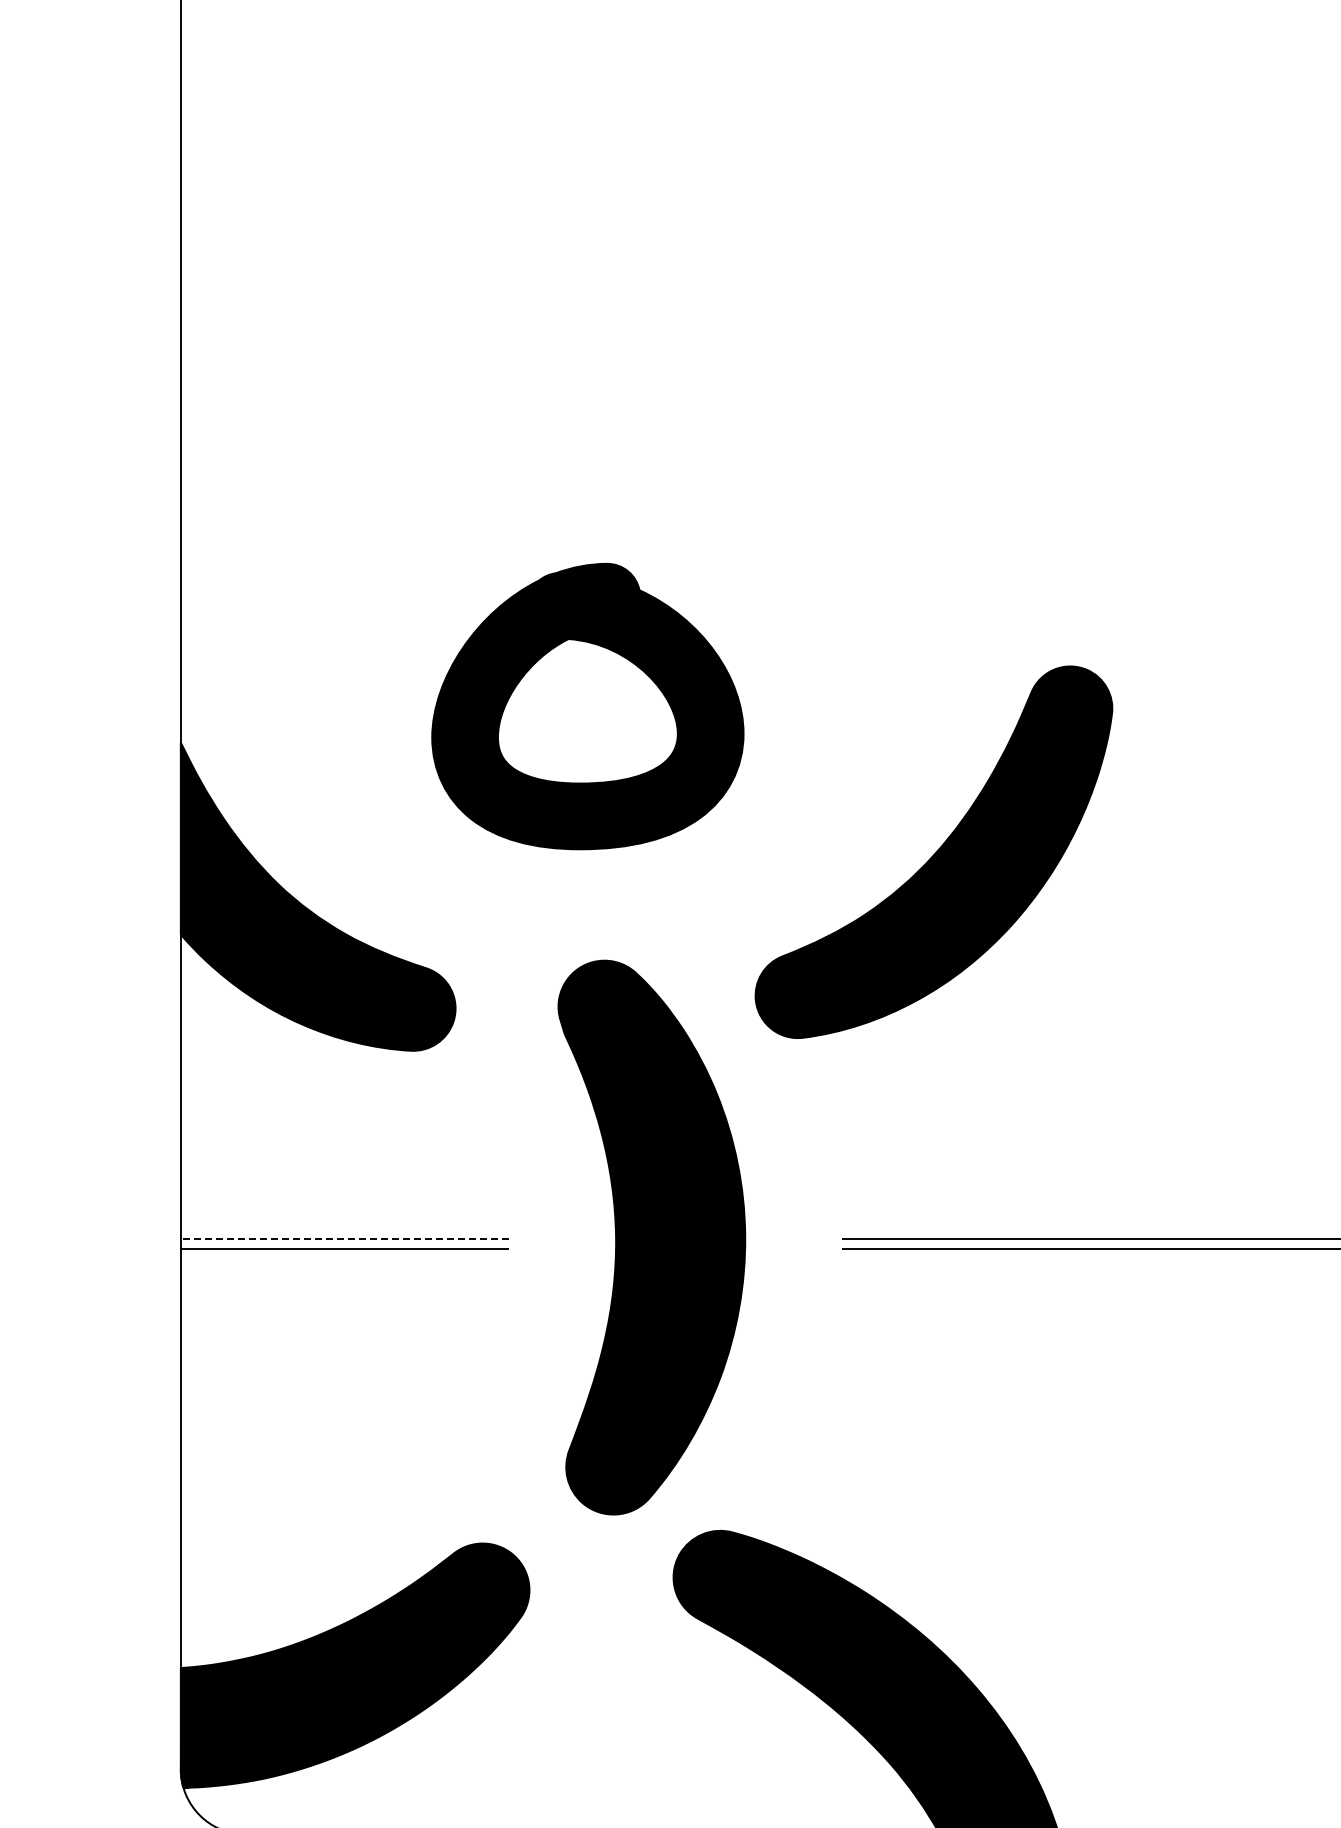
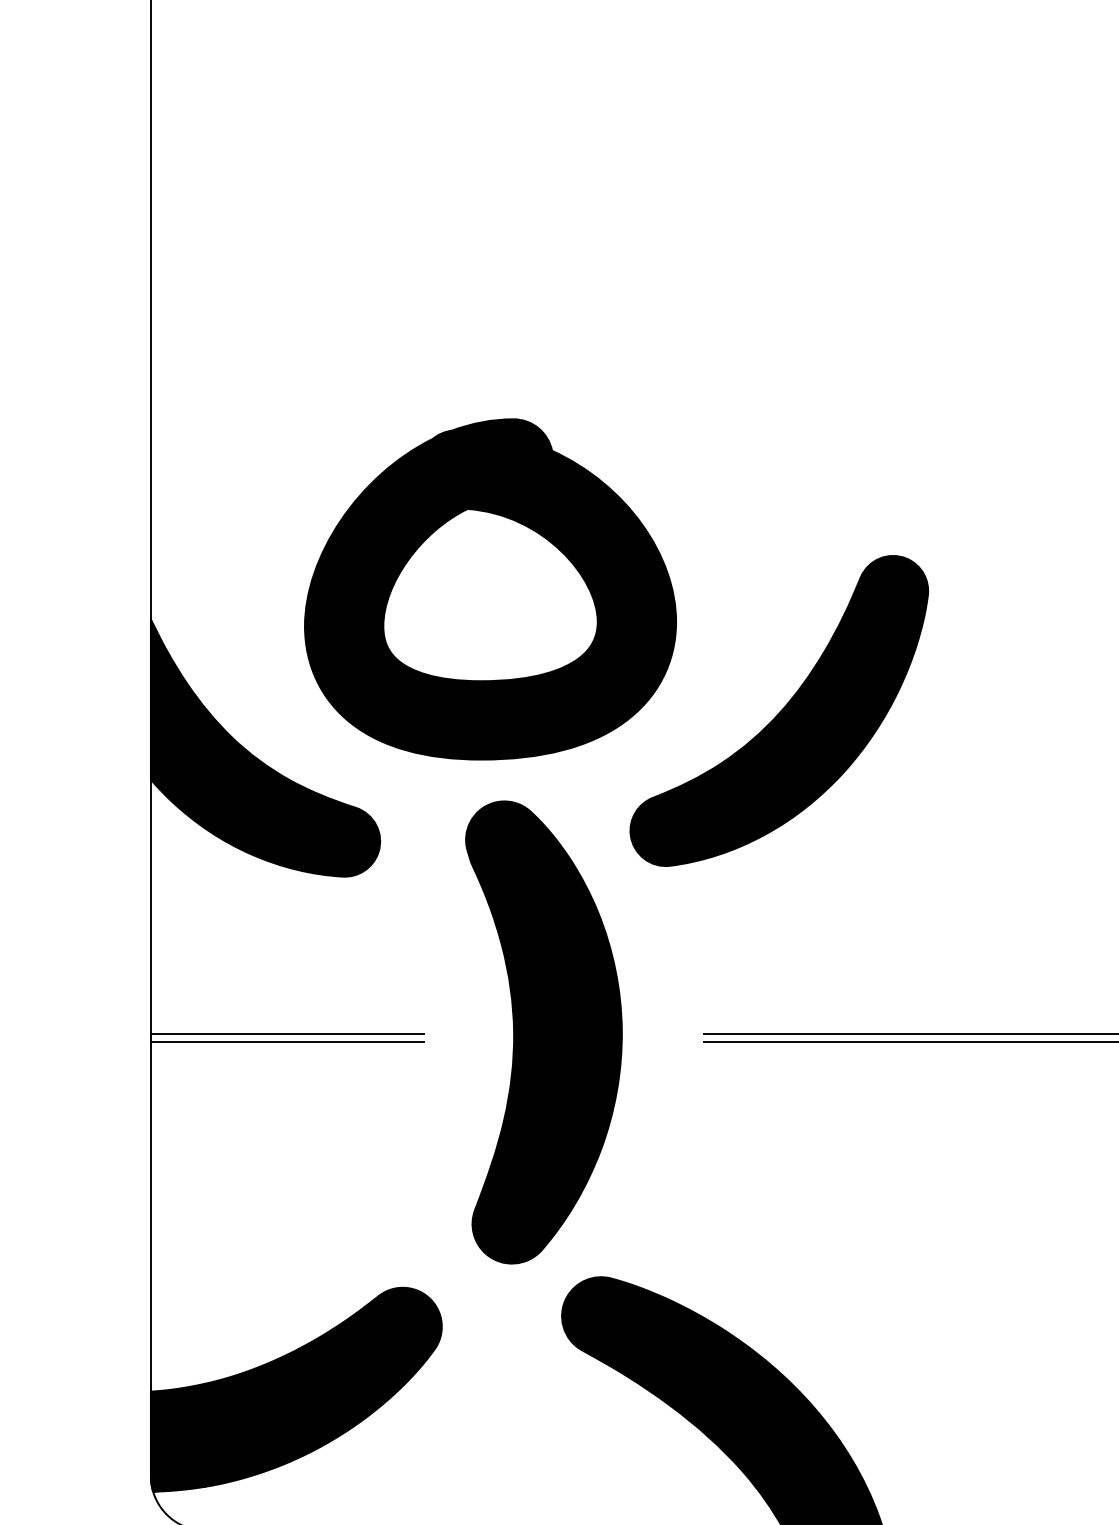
part: (587, 706) -> (490, 589), size x1.43
line: (344, 1239) -> (287, 1034), dashed -> solid

